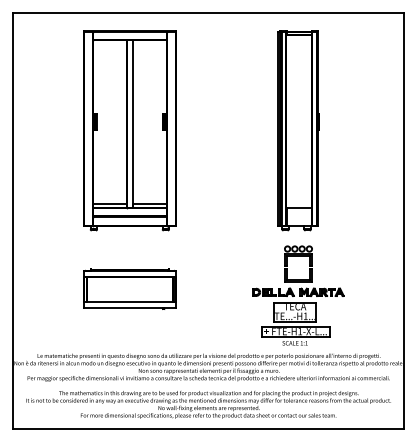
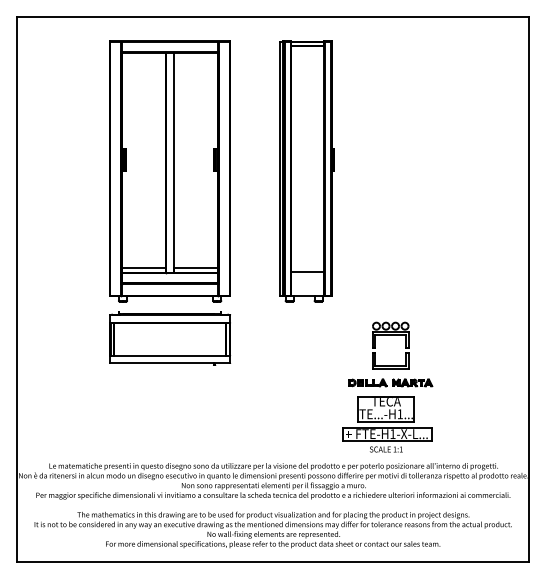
part: (298, 130) -> (306, 171), moved
part: (130, 289) -> (170, 338), moved
part: (298, 292) -> (390, 382), size x0.7

